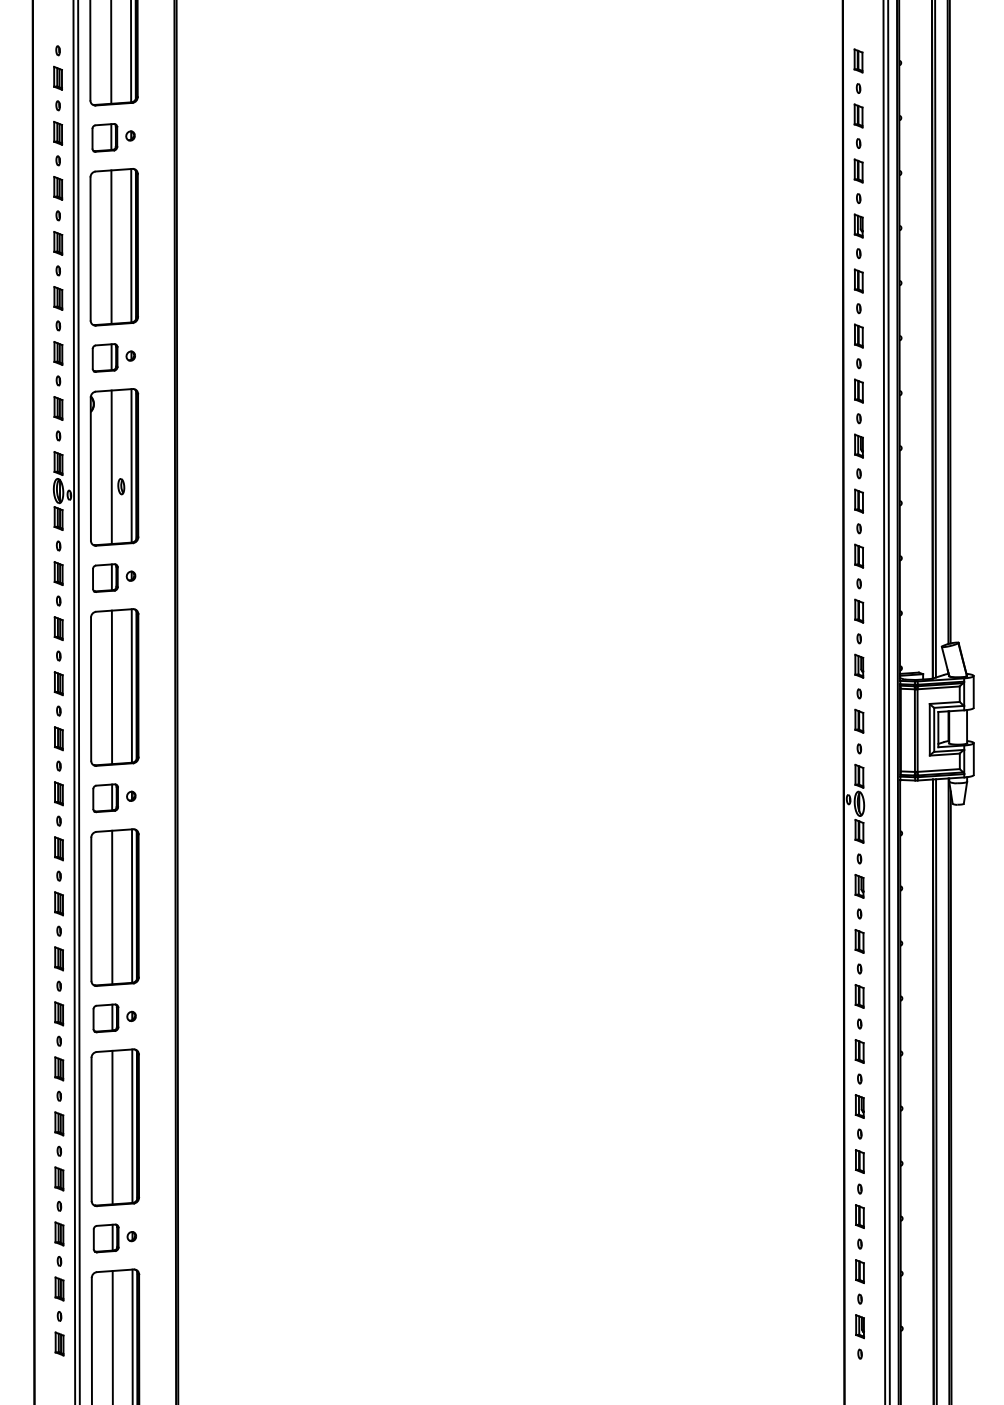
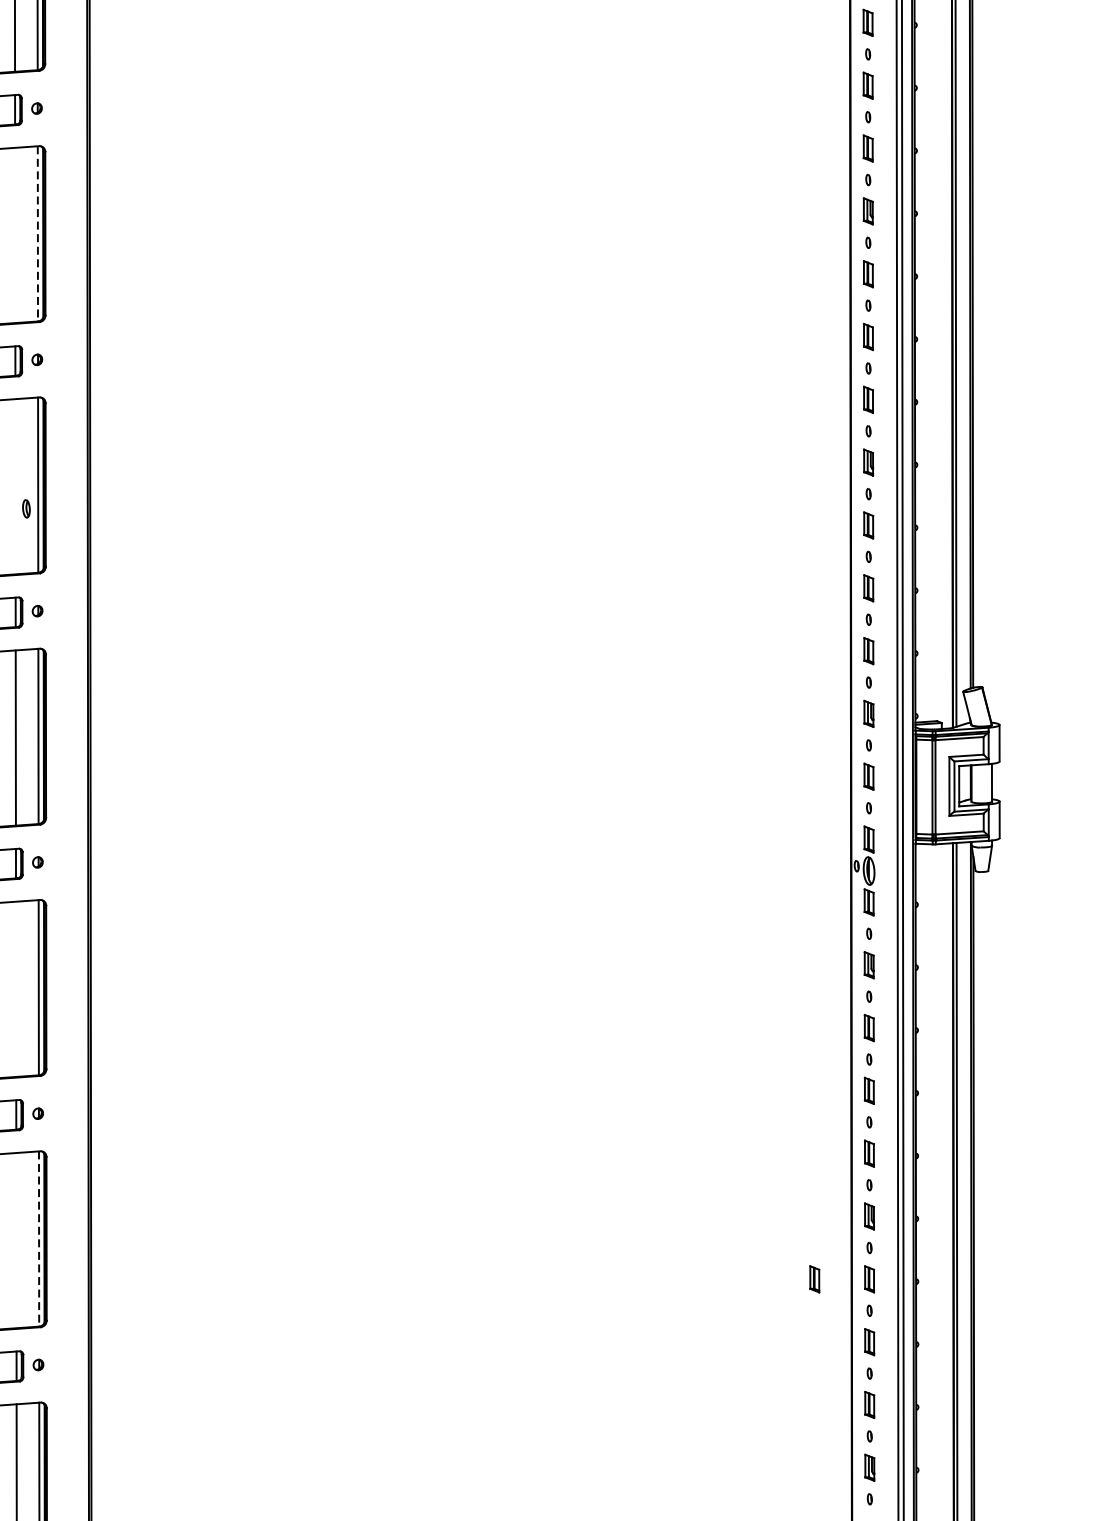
line: (131, 245) -> (38, 233), solid -> dashed
line: (111, 246) -> (15, 234), removed
line: (111, 467) -> (15, 487), removed
line: (112, 907) -> (16, 989), removed
line: (132, 1126) -> (39, 1239), solid -> dashed
line: (112, 1127) -> (16, 1240), removed
part: (811, 1161) -> (814, 1279), added

